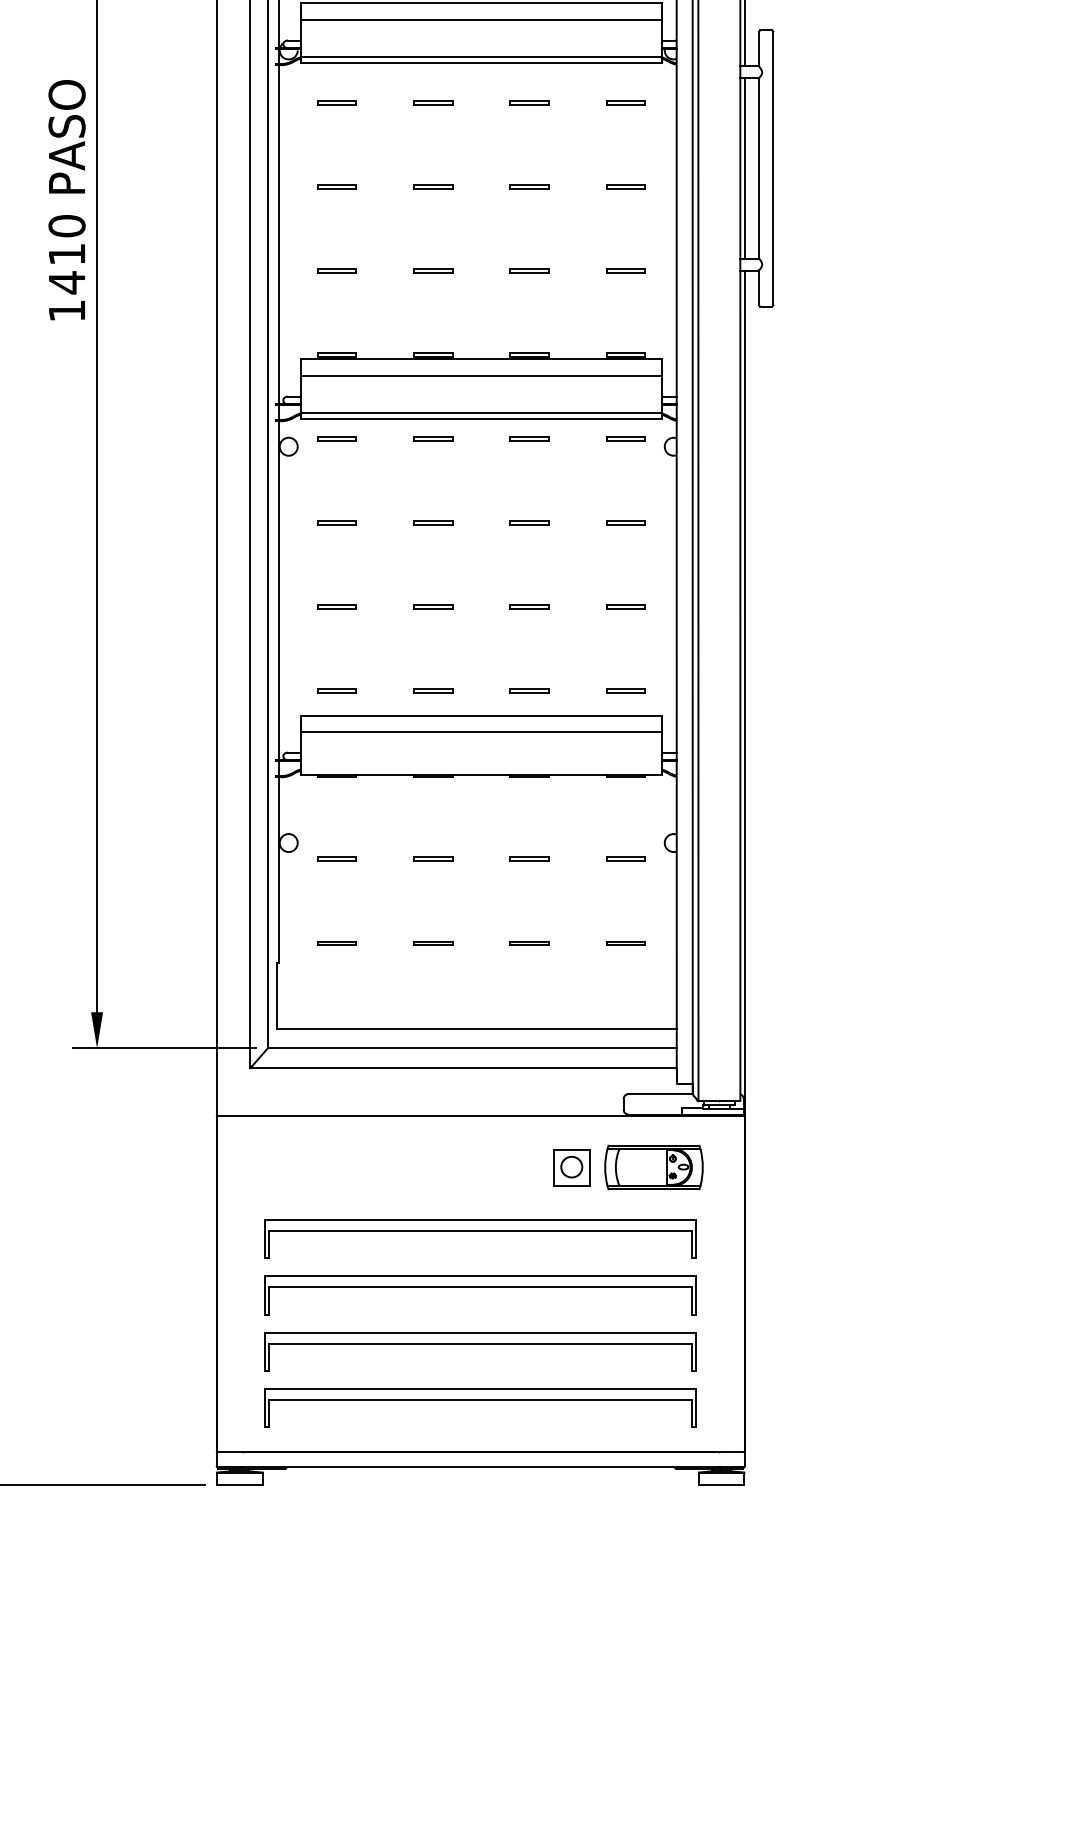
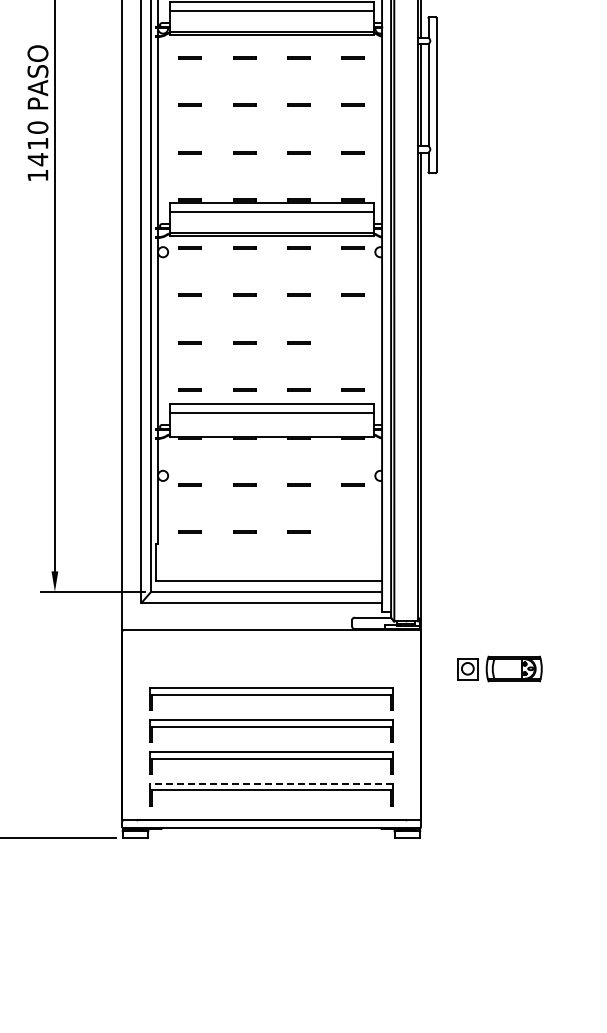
line: (624, 606) -> (352, 342), removed
line: (624, 941) -> (352, 531), removed
part: (627, 1166) -> (499, 668), moved
line: (479, 1389) -> (270, 784), solid -> dashed

